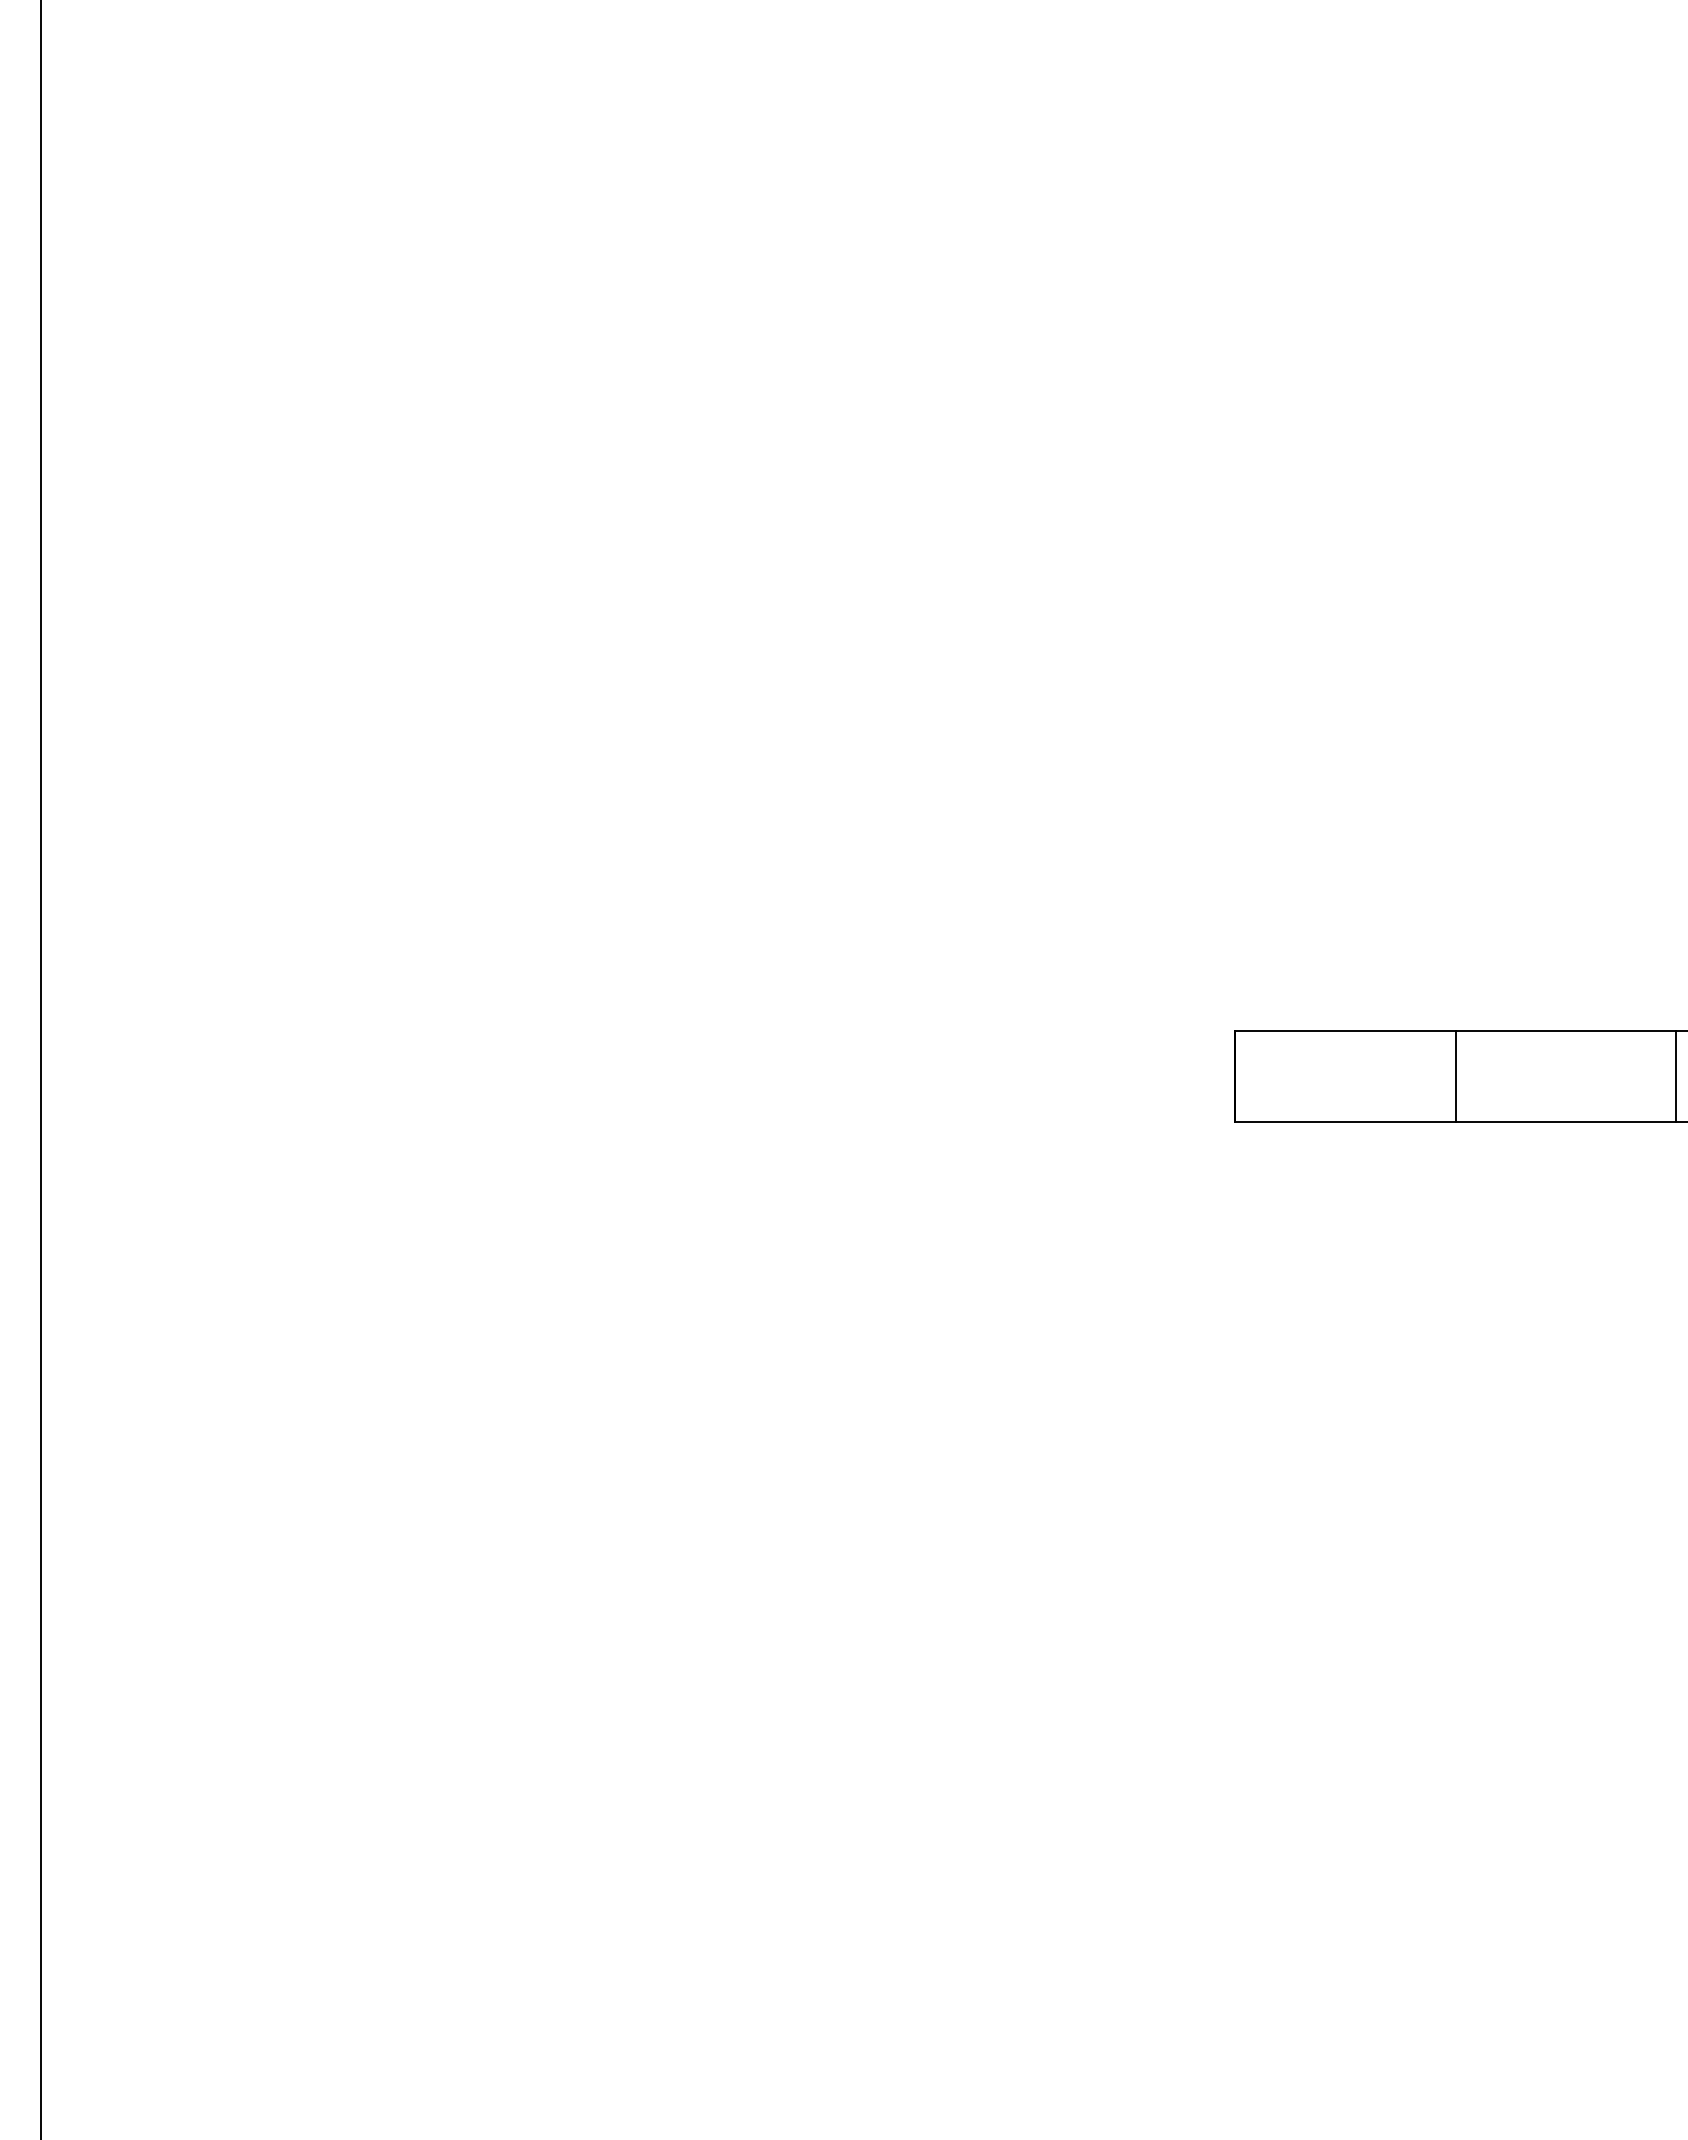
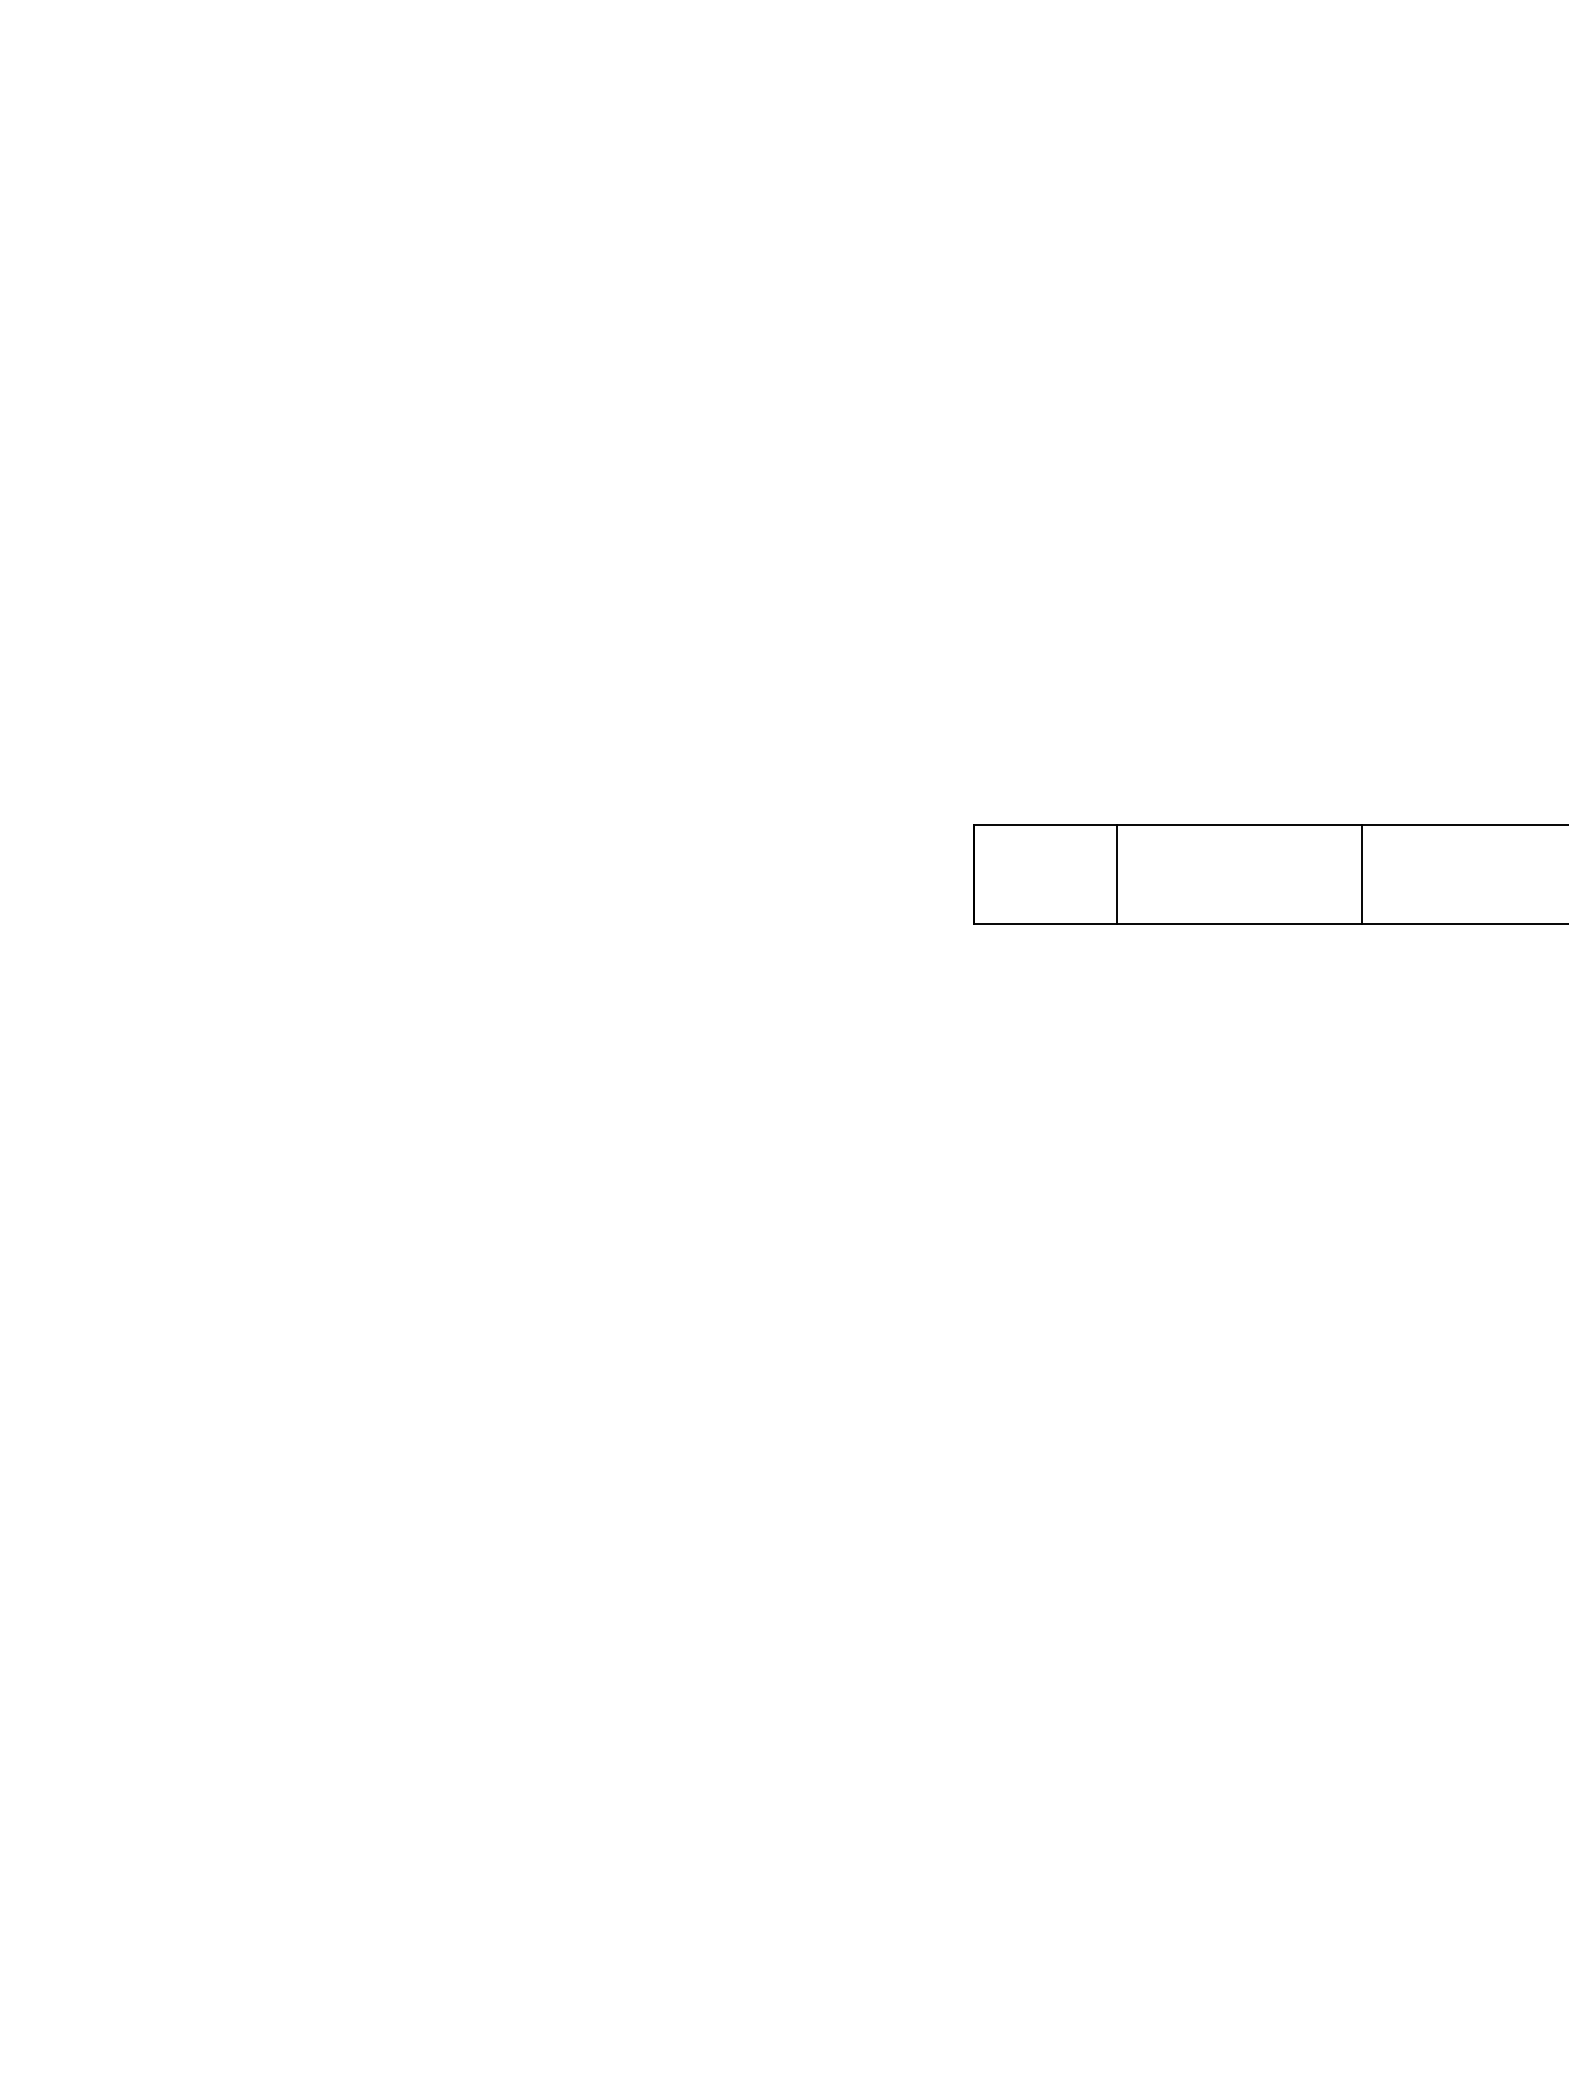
line: (1455, 1076) -> (1116, 874), moved
line: (1675, 1076) -> (1361, 874), moved

